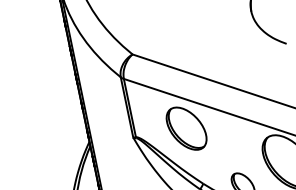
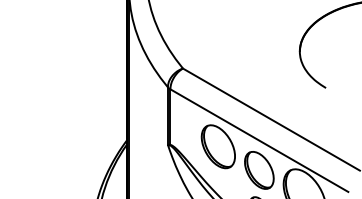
part: (234, 144) -> (259, 170), added

